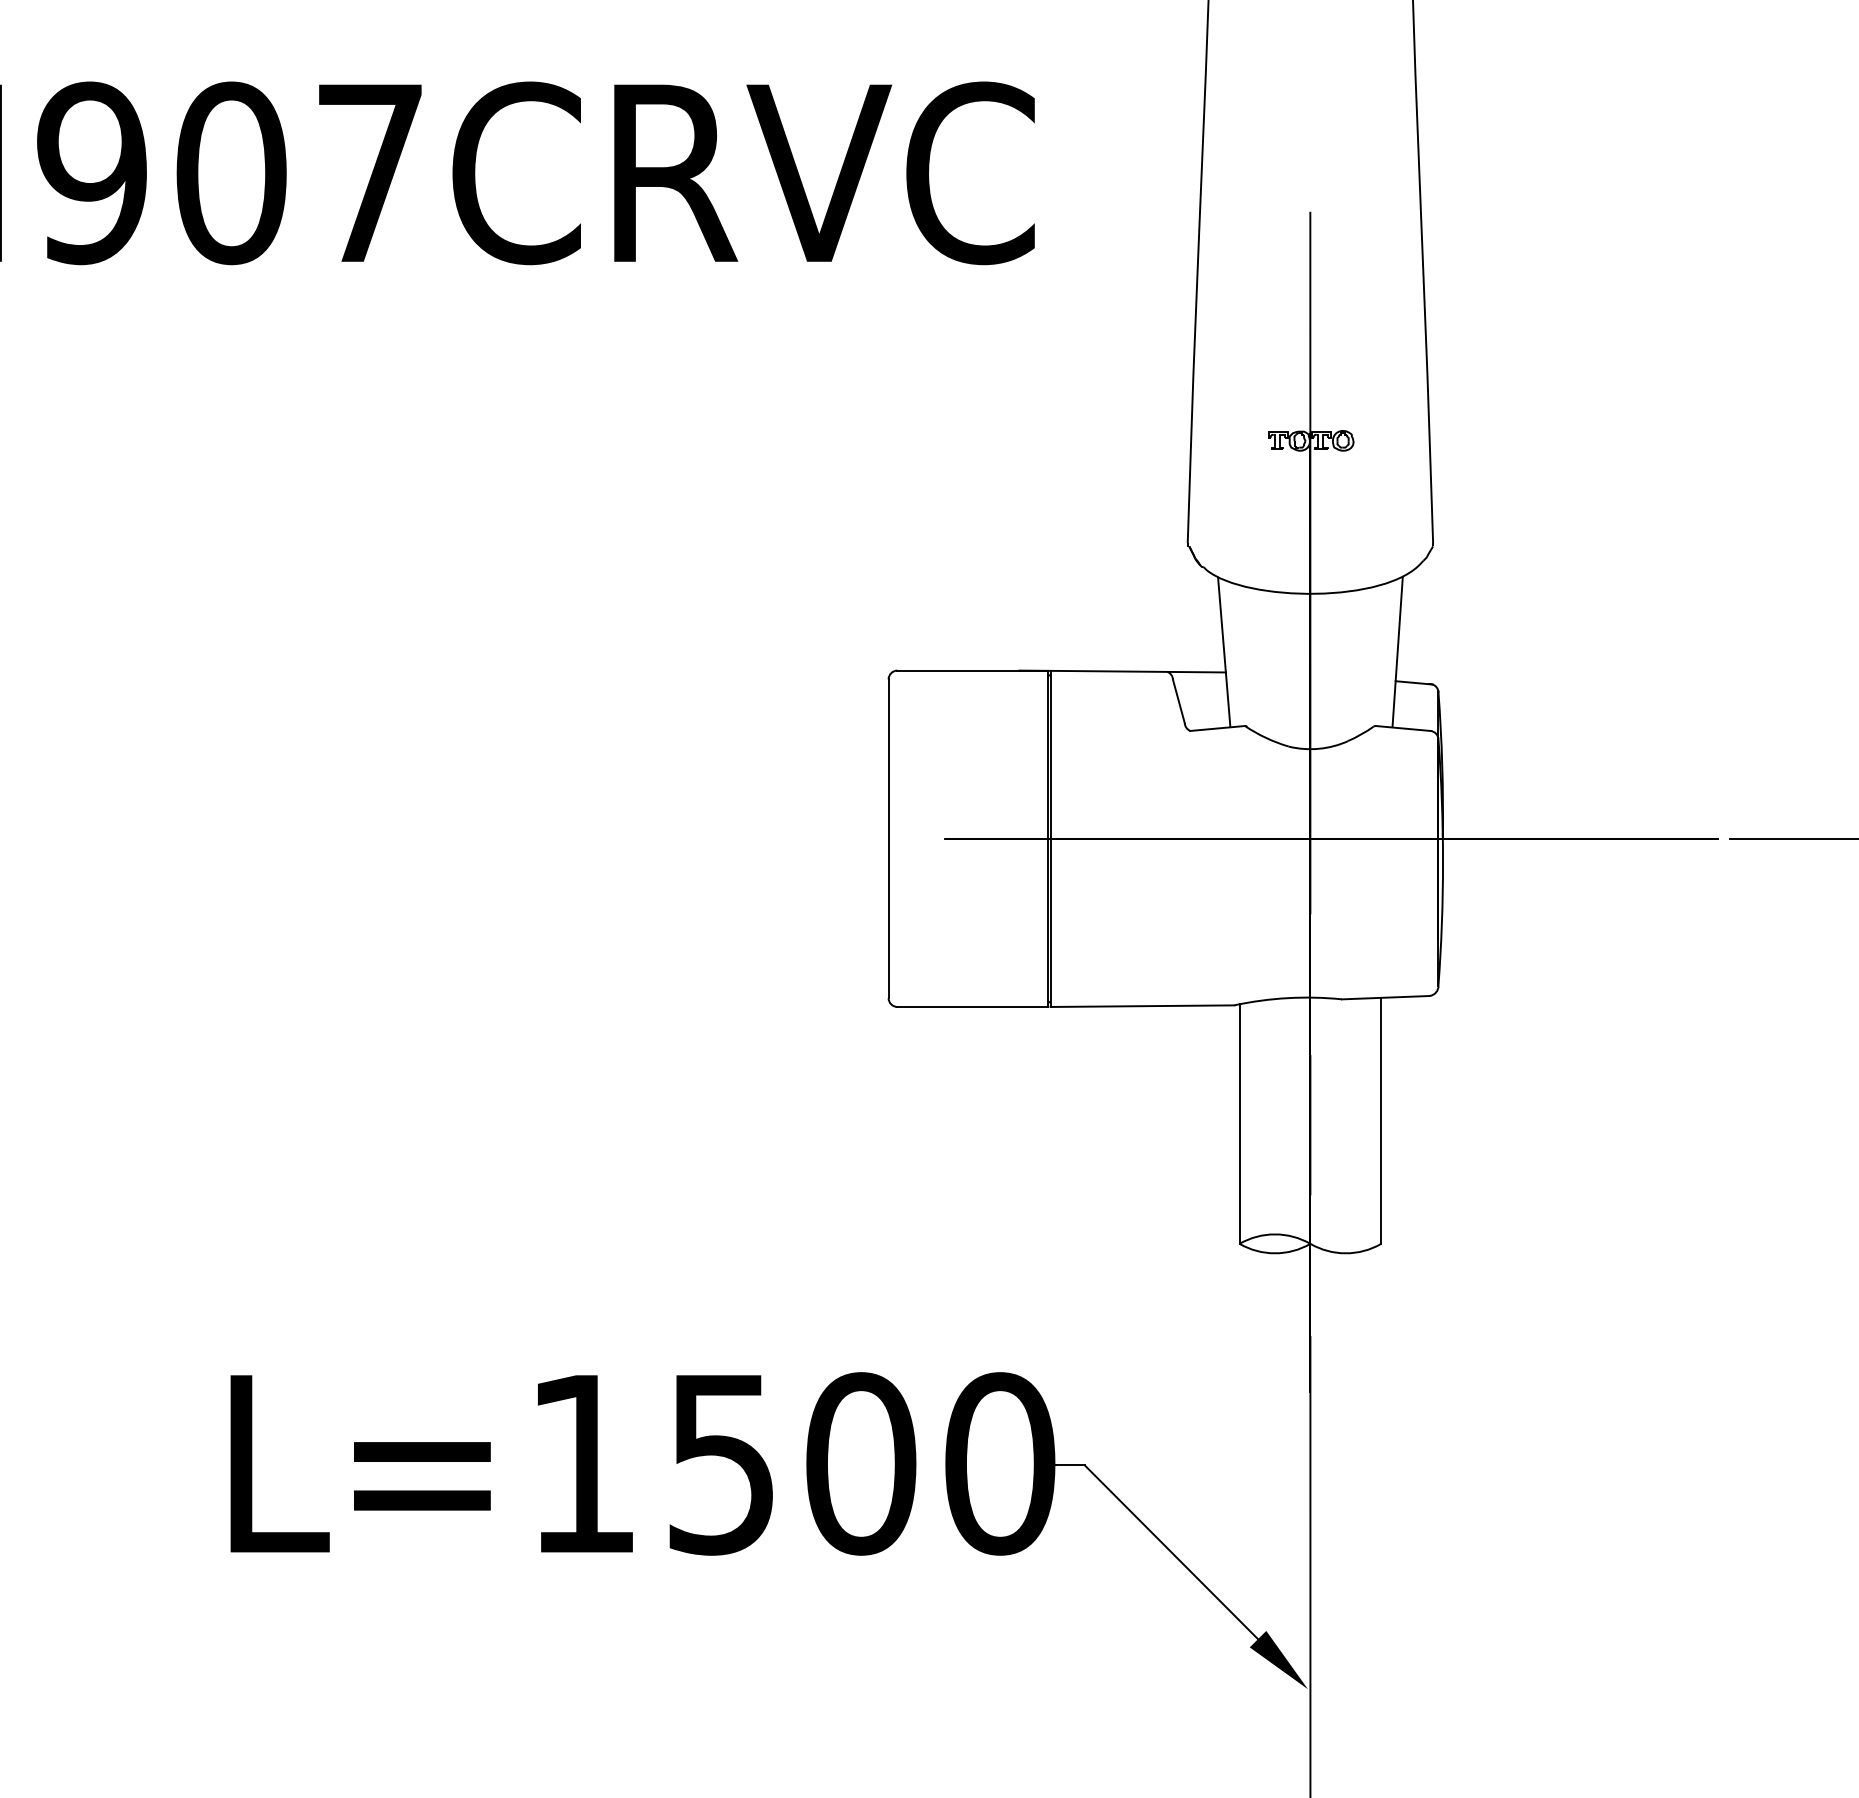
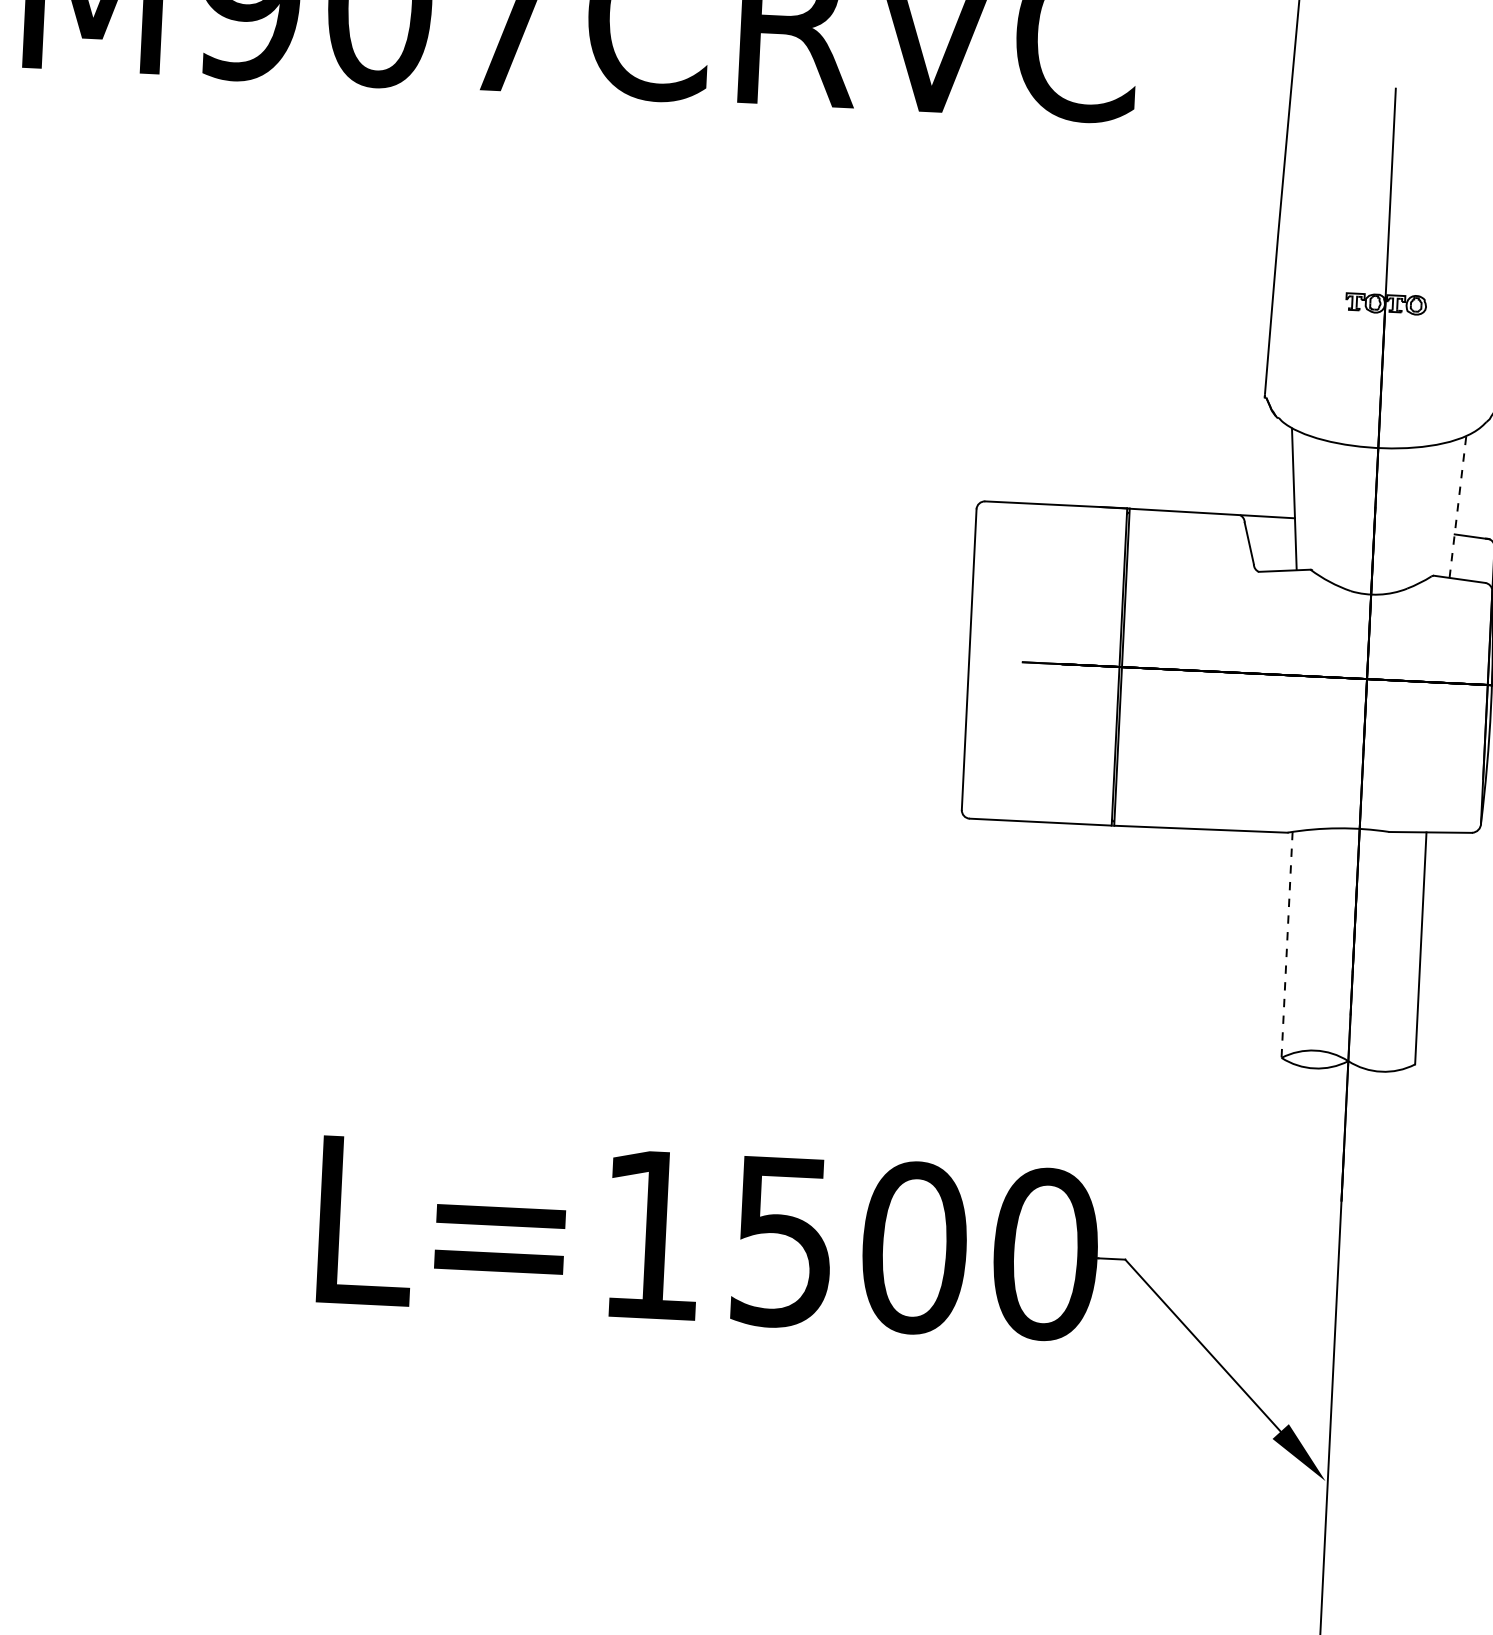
line: (1397, 652) -> (1457, 507), solid -> dashed
line: (1239, 1124) -> (1286, 945), solid -> dashed

